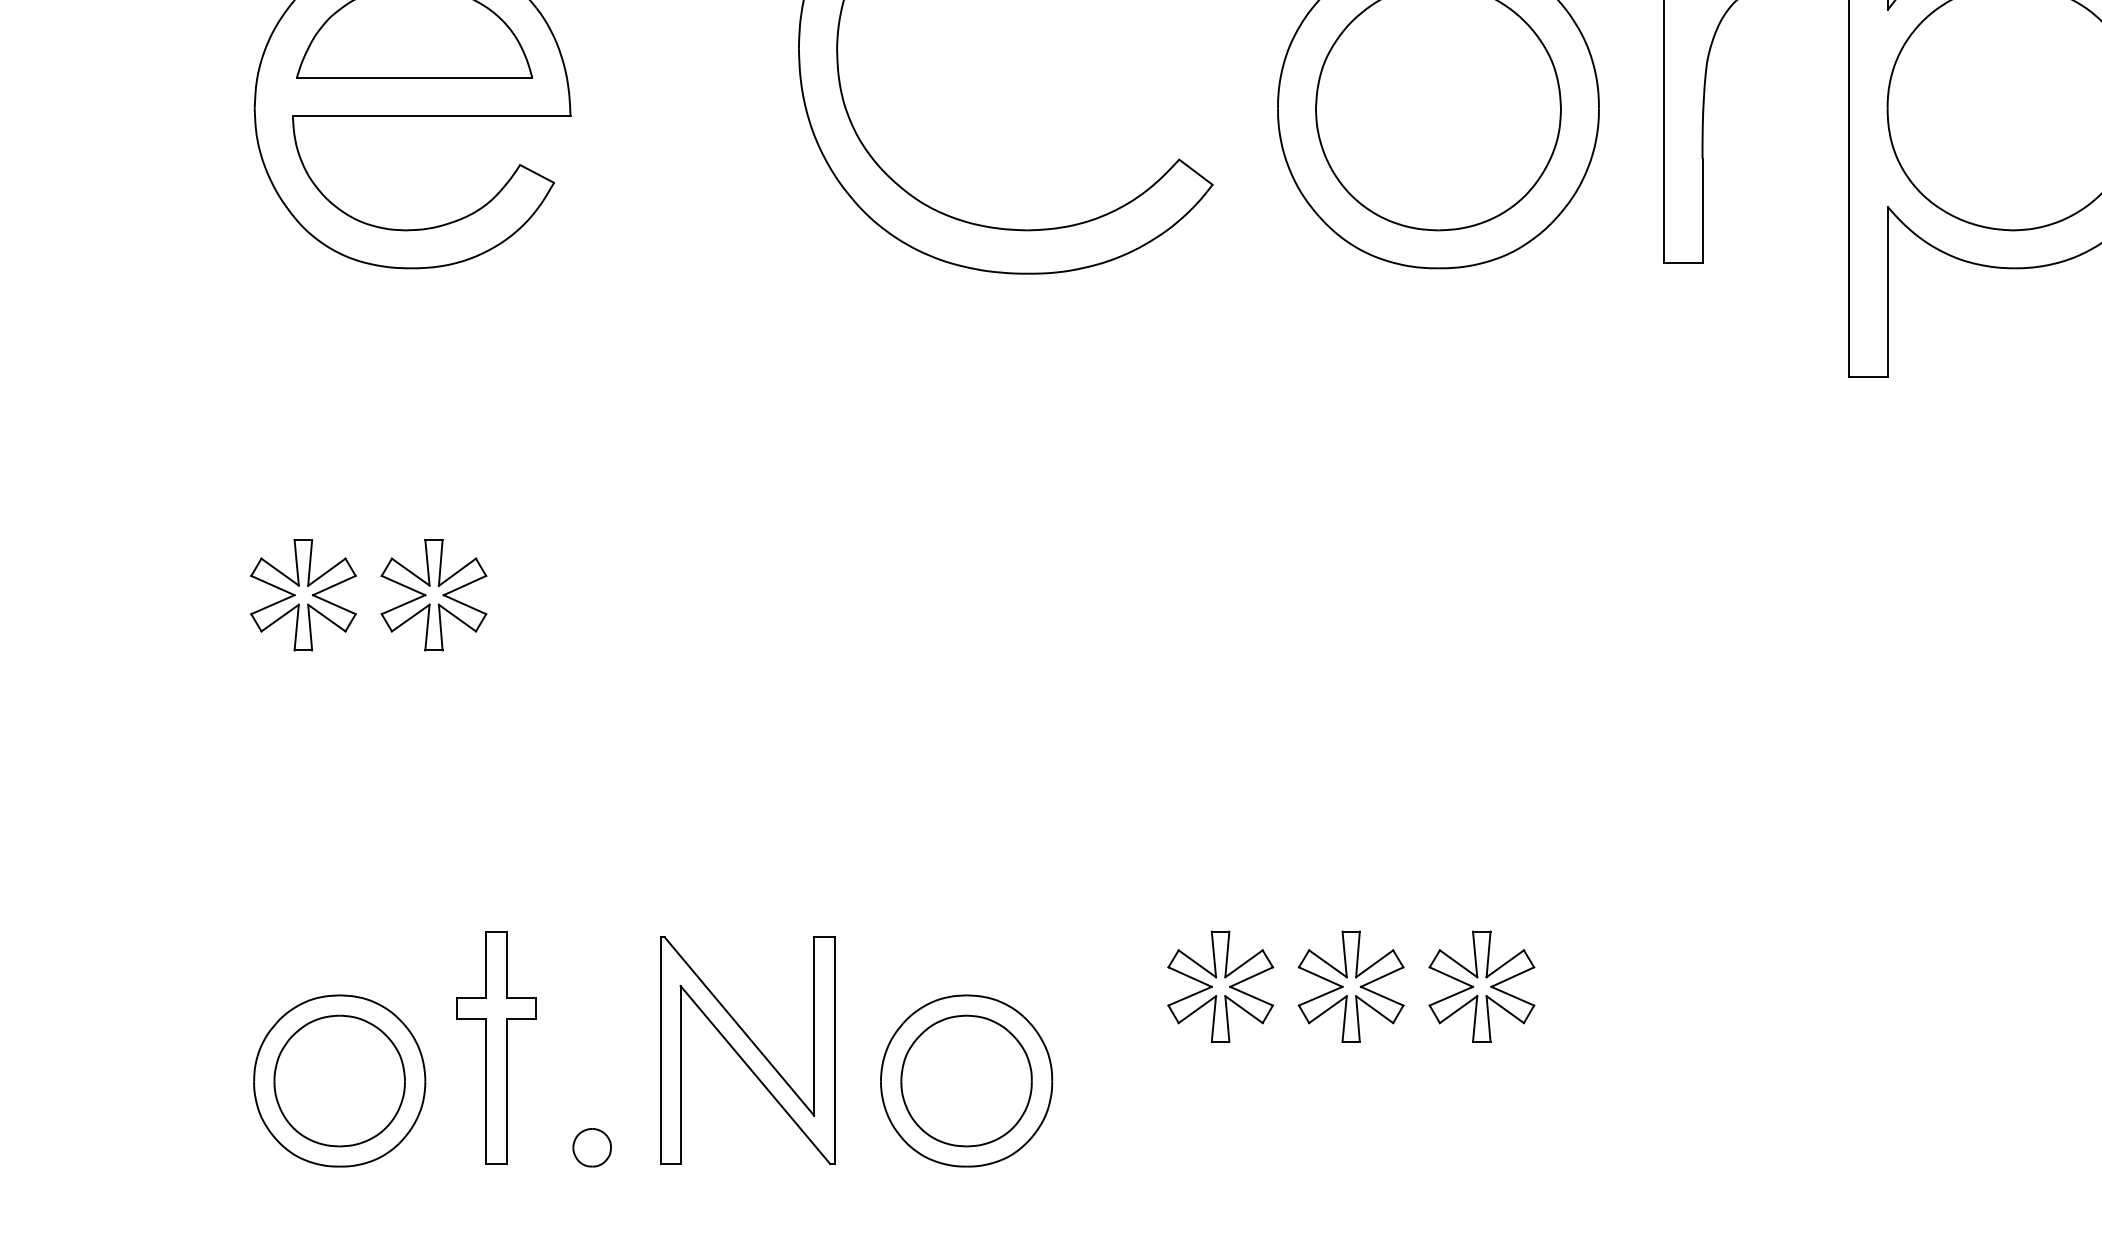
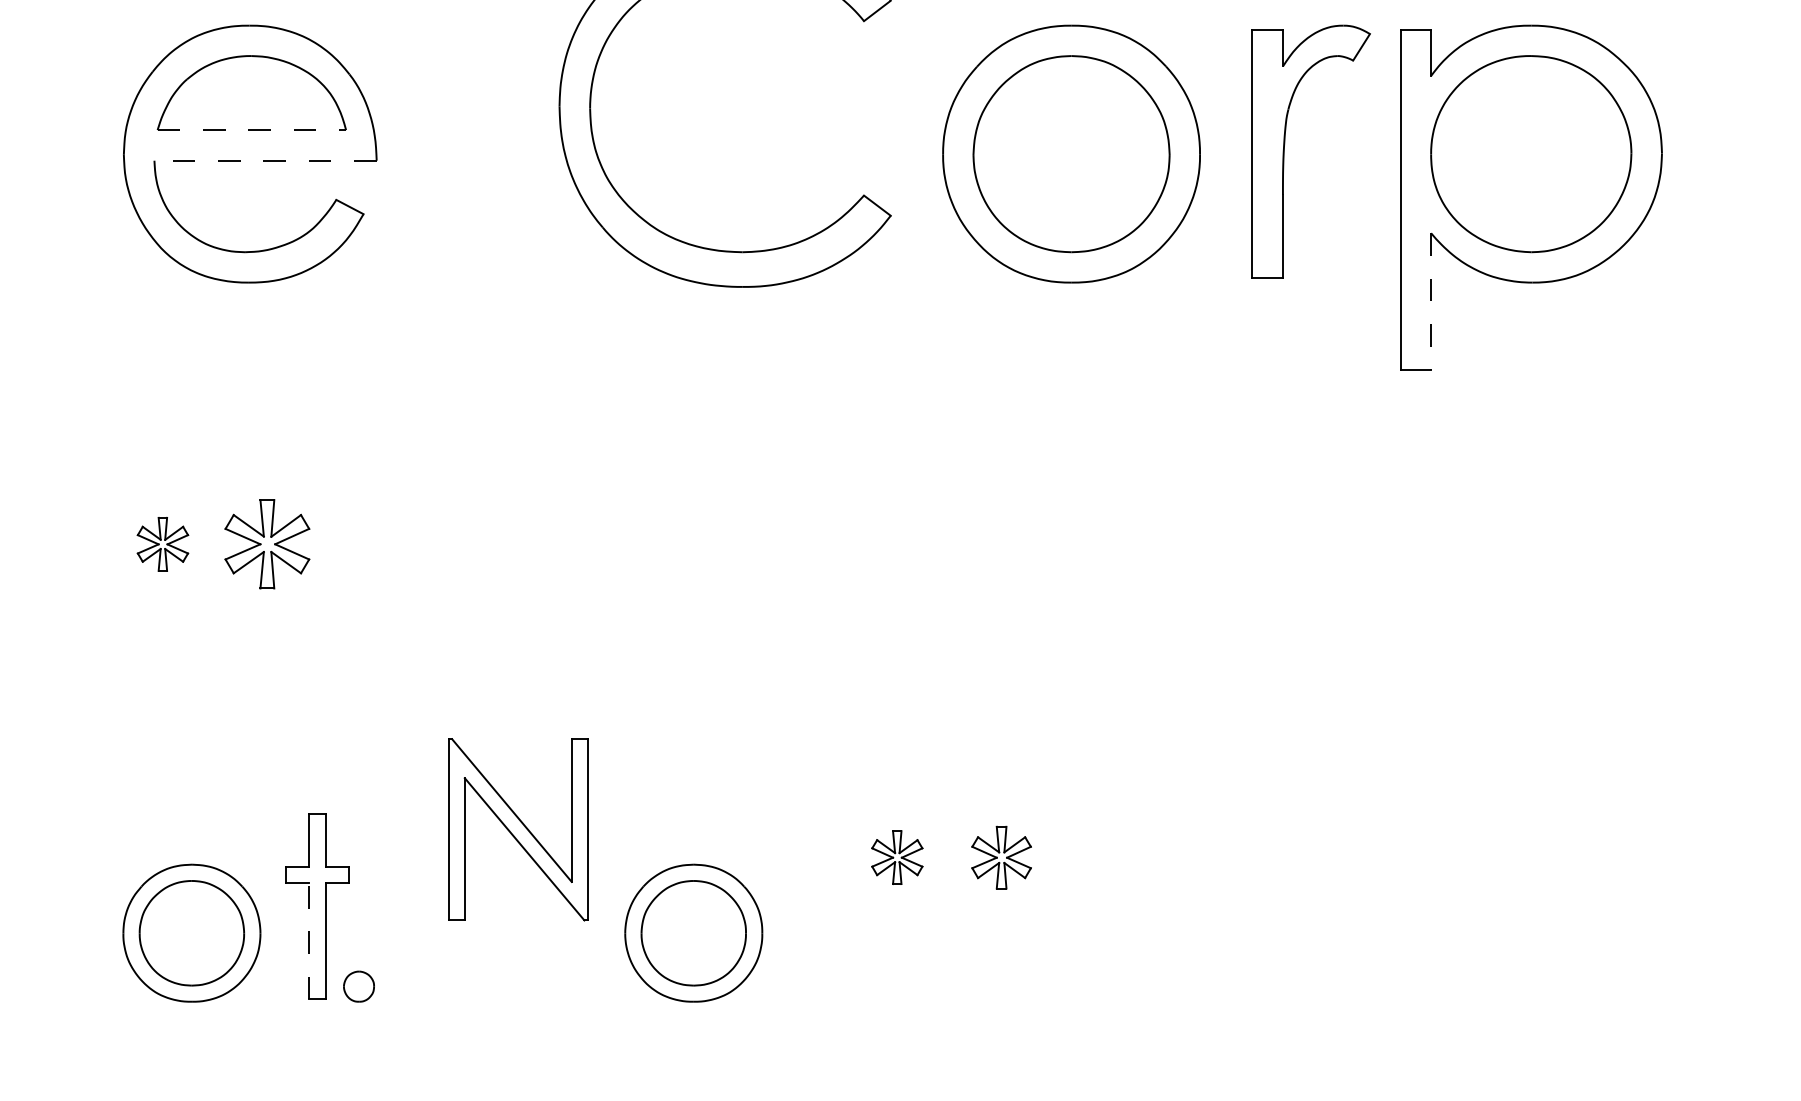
line: (415, 78) -> (252, 130), solid -> dashed
line: (431, 115) -> (265, 160), solid -> dashed
line: (1888, 293) -> (1431, 302), solid -> dashed
part: (302, 595) -> (162, 544), size x0.6
part: (1221, 986) -> (897, 857), size x0.6
part: (1350, 986) -> (1001, 857), size x0.7
part: (1482, 986) -> (1106, 857), removed
part: (747, 1050) -> (518, 829), moved
line: (486, 1090) -> (309, 940), solid -> dashed
part: (591, 1147) -> (358, 986), moved

